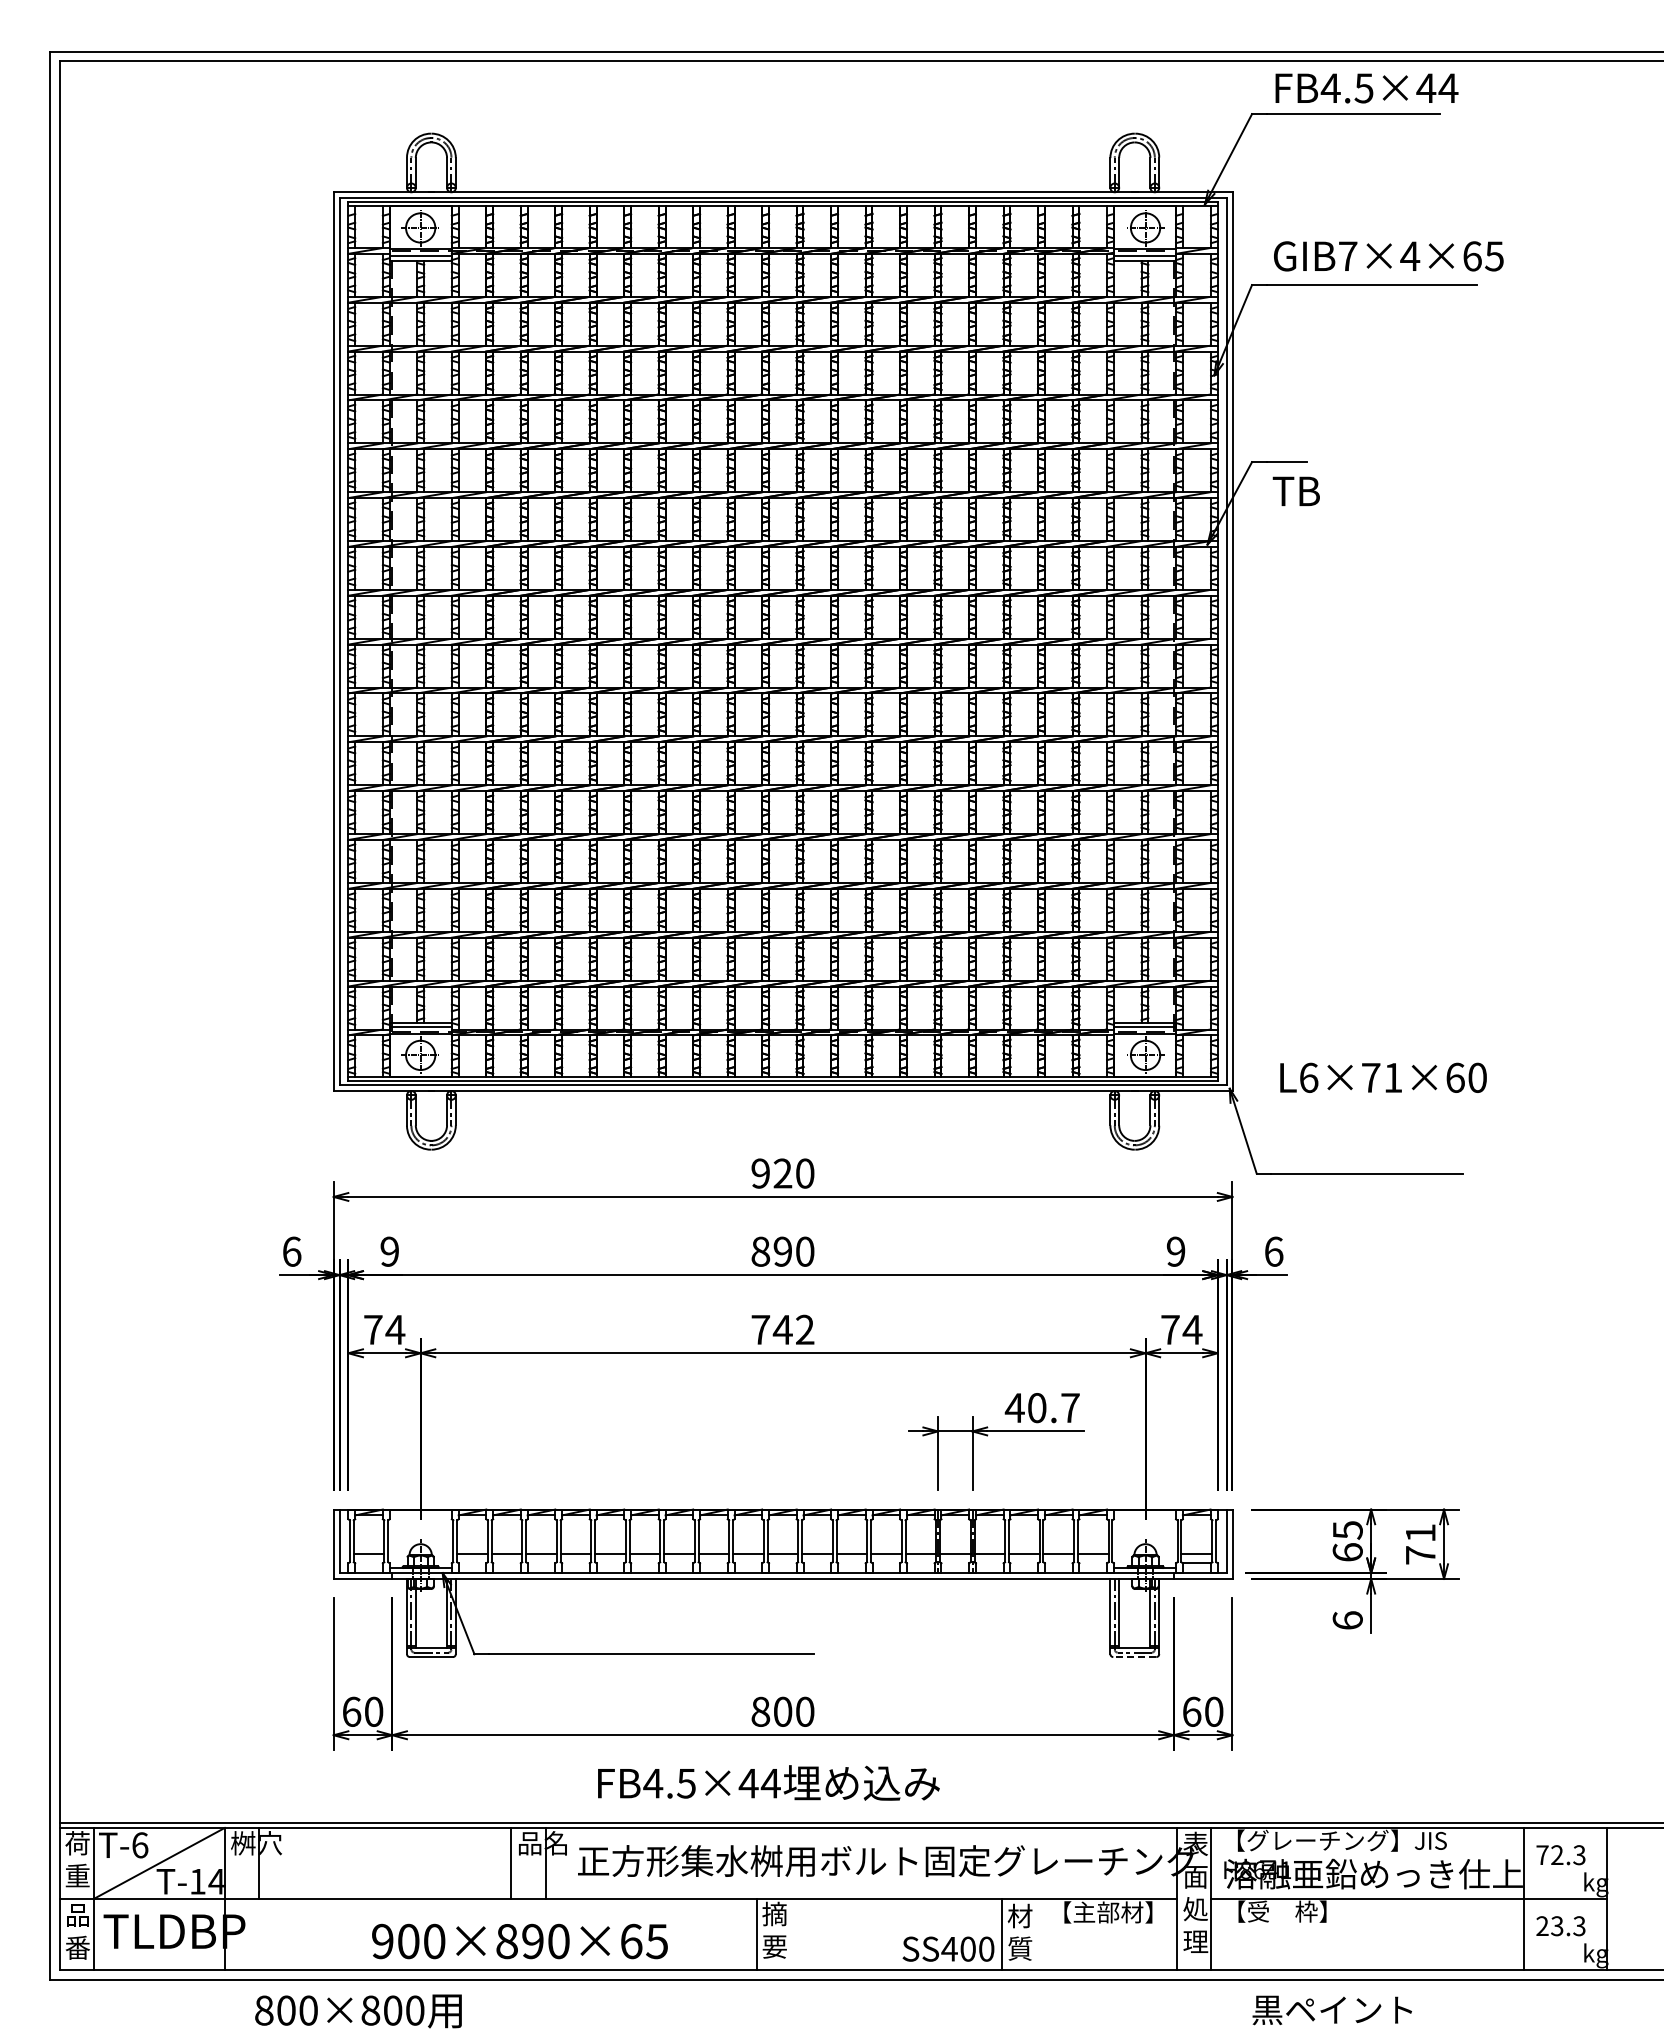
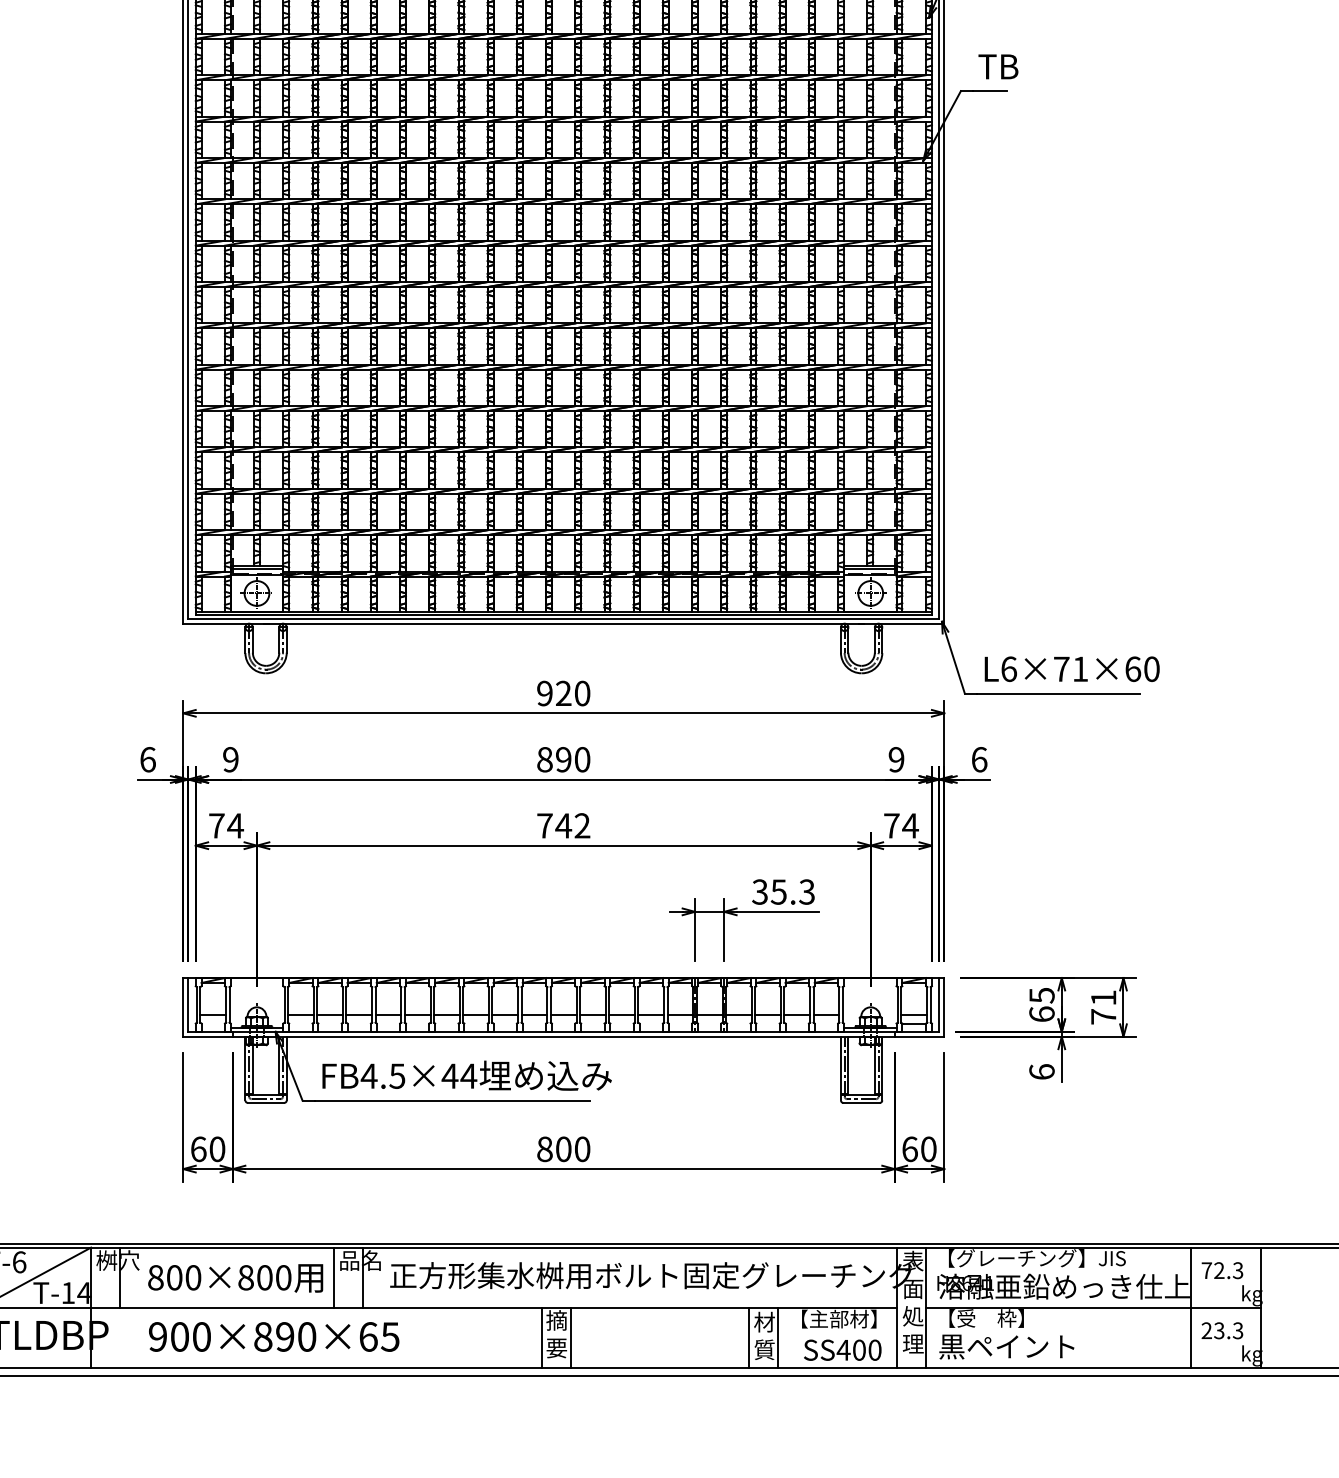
text: (1295, 490) -> (997, 66), moved
text: (1383, 1077) -> (1072, 668), moved
text: (1041, 1408) -> (782, 892), 40.7 -> 35.3
line: (1134, 1657) -> (861, 1103), dashed -> solid
text: (768, 1782) -> (466, 1075), moved
line: (791, 1934) -> (570, 1337), added
line: (1036, 1934) -> (778, 1337), added
text: (519, 1941) -> (273, 1336), moved
text: (948, 1948) -> (842, 1349), moved
text: (1331, 2010) -> (1006, 1347), moved
text: (358, 2011) -> (235, 1278), moved

